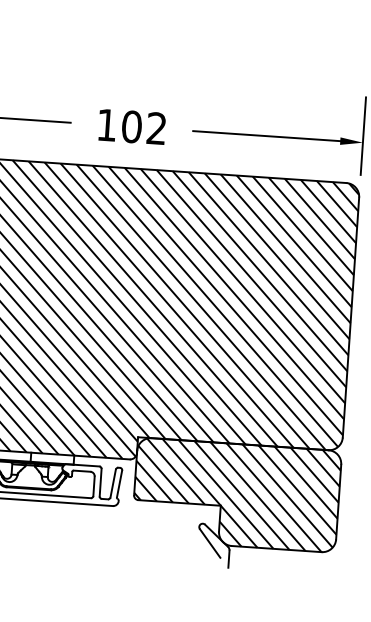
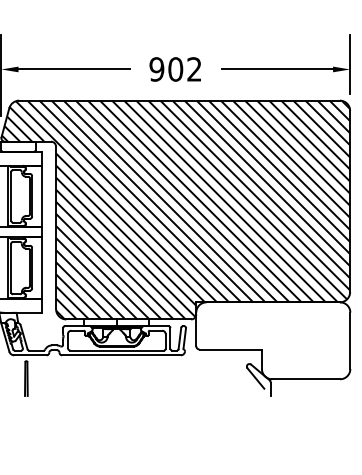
text: (106, 125) -> (156, 69), 102 -> 902
hatch: (236, 494) -> (273, 340), removed

